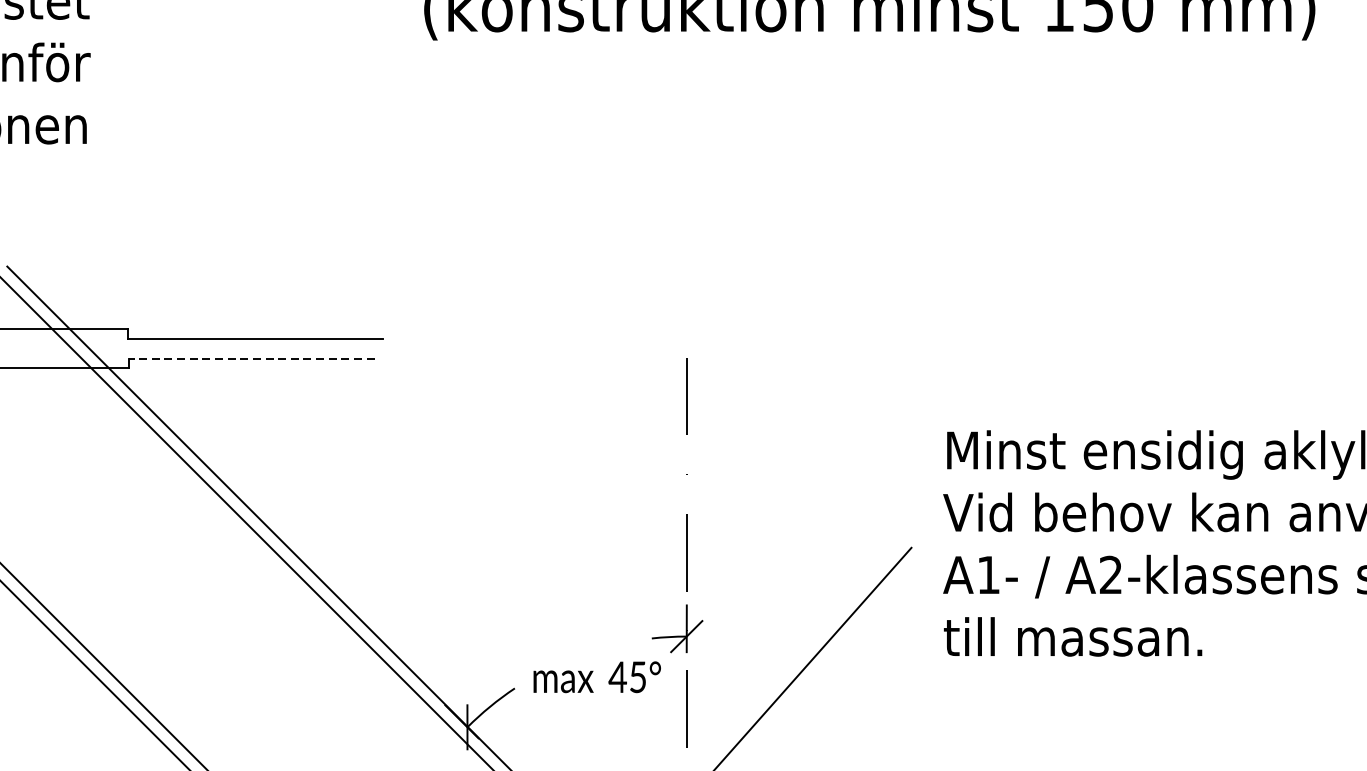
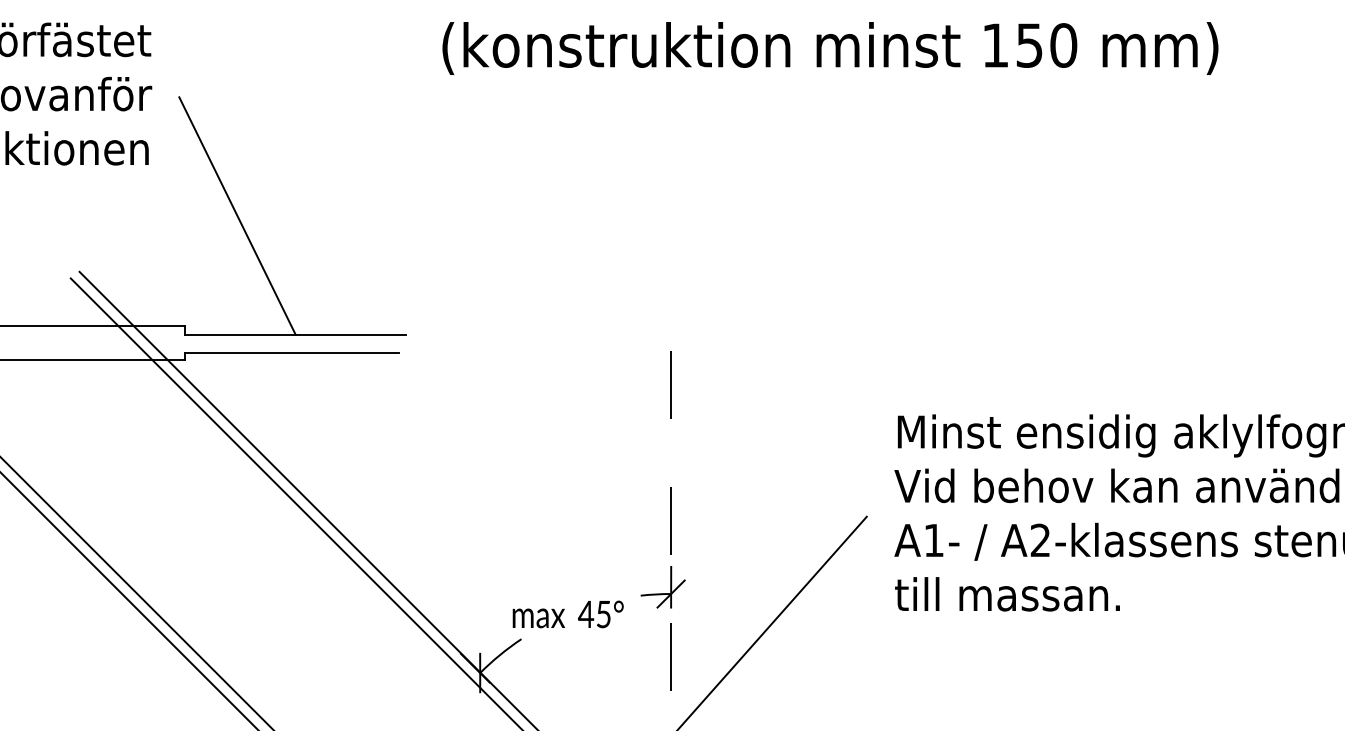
line: (188, 201) -> (237, 215), added
line: (250, 359) -> (291, 352), dashed -> solid
text: (596, 677) -> (567, 614), moved

